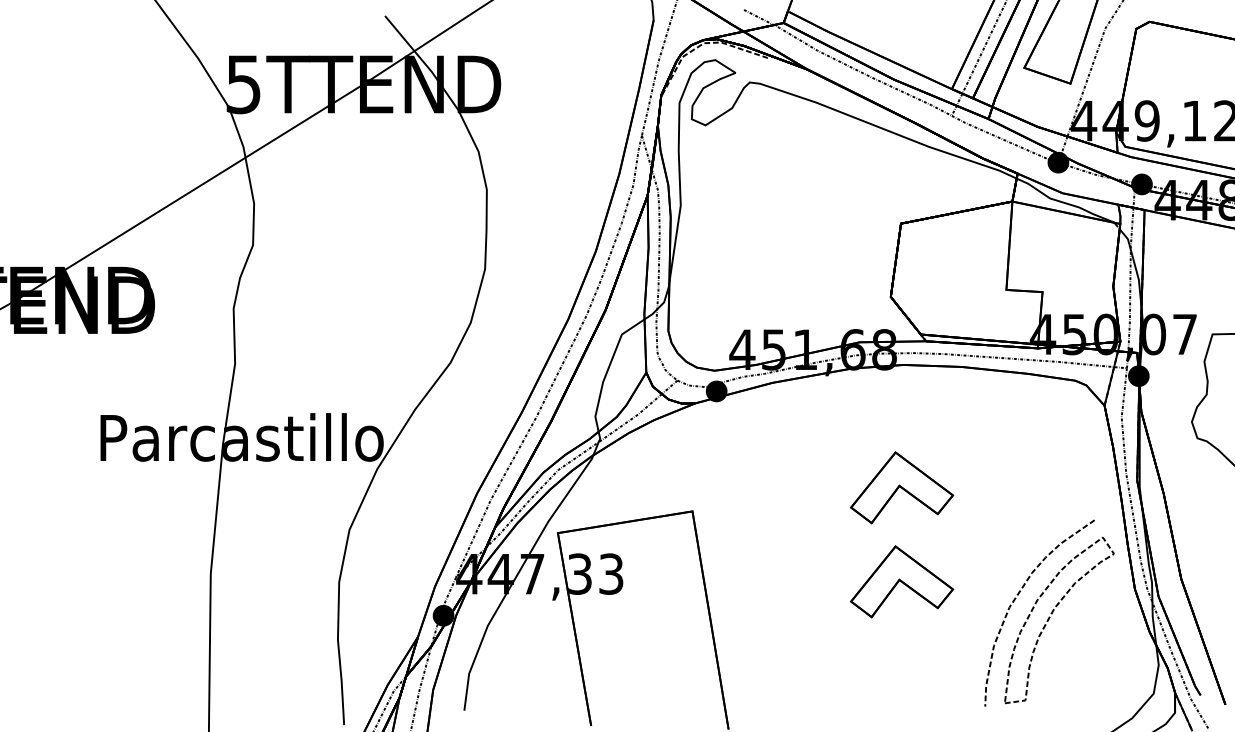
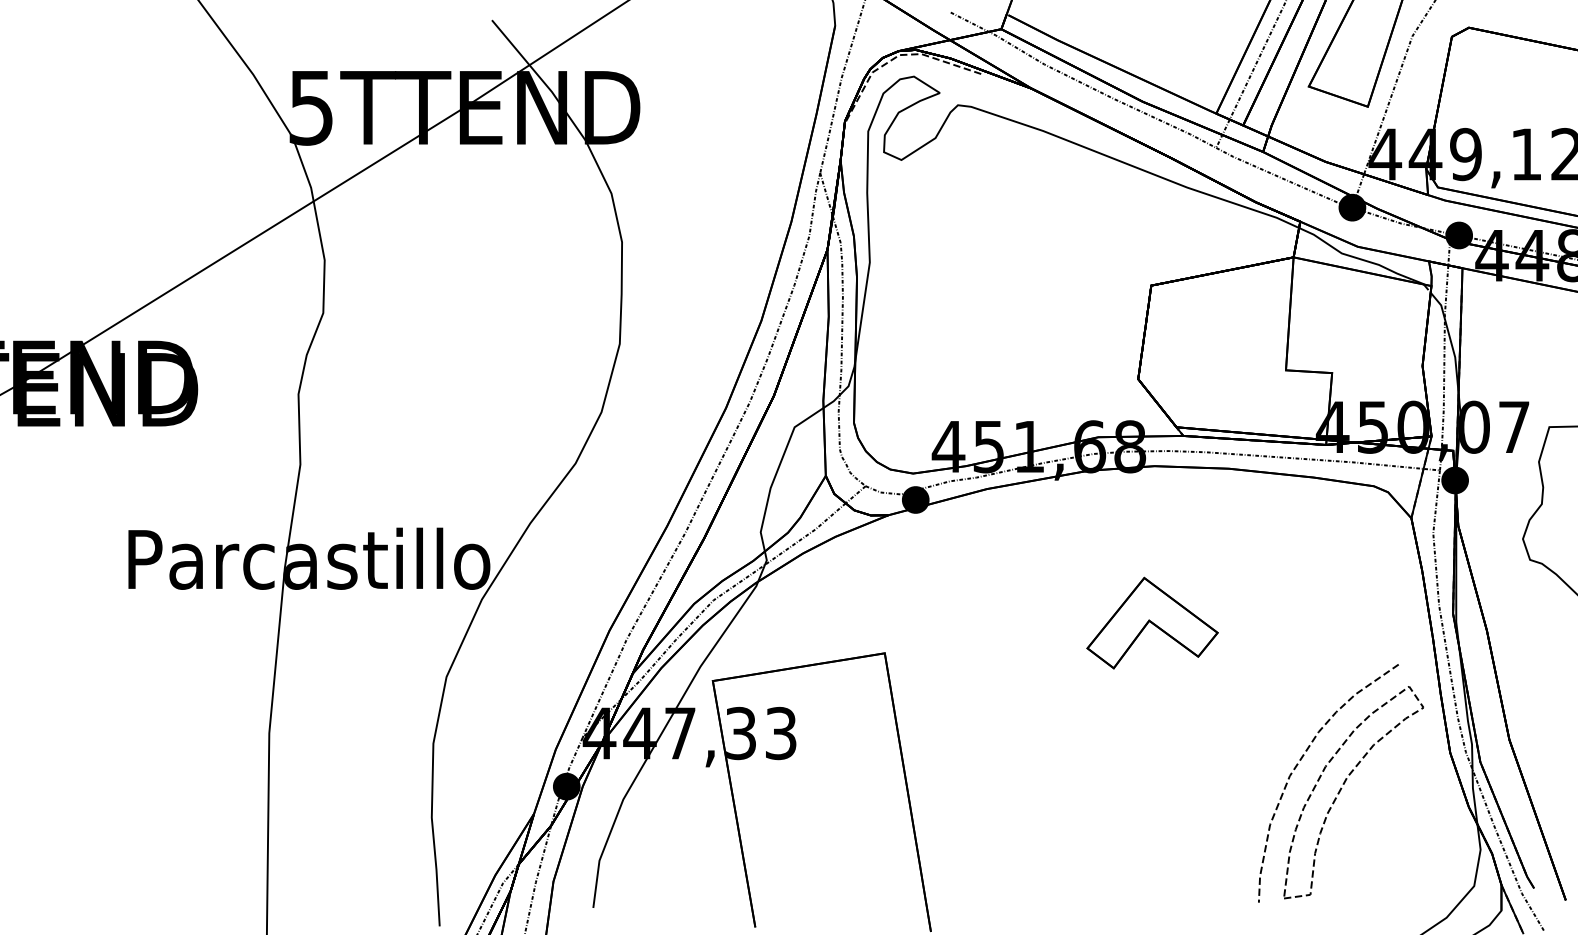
part: (902, 581) -> (1153, 742), removed

